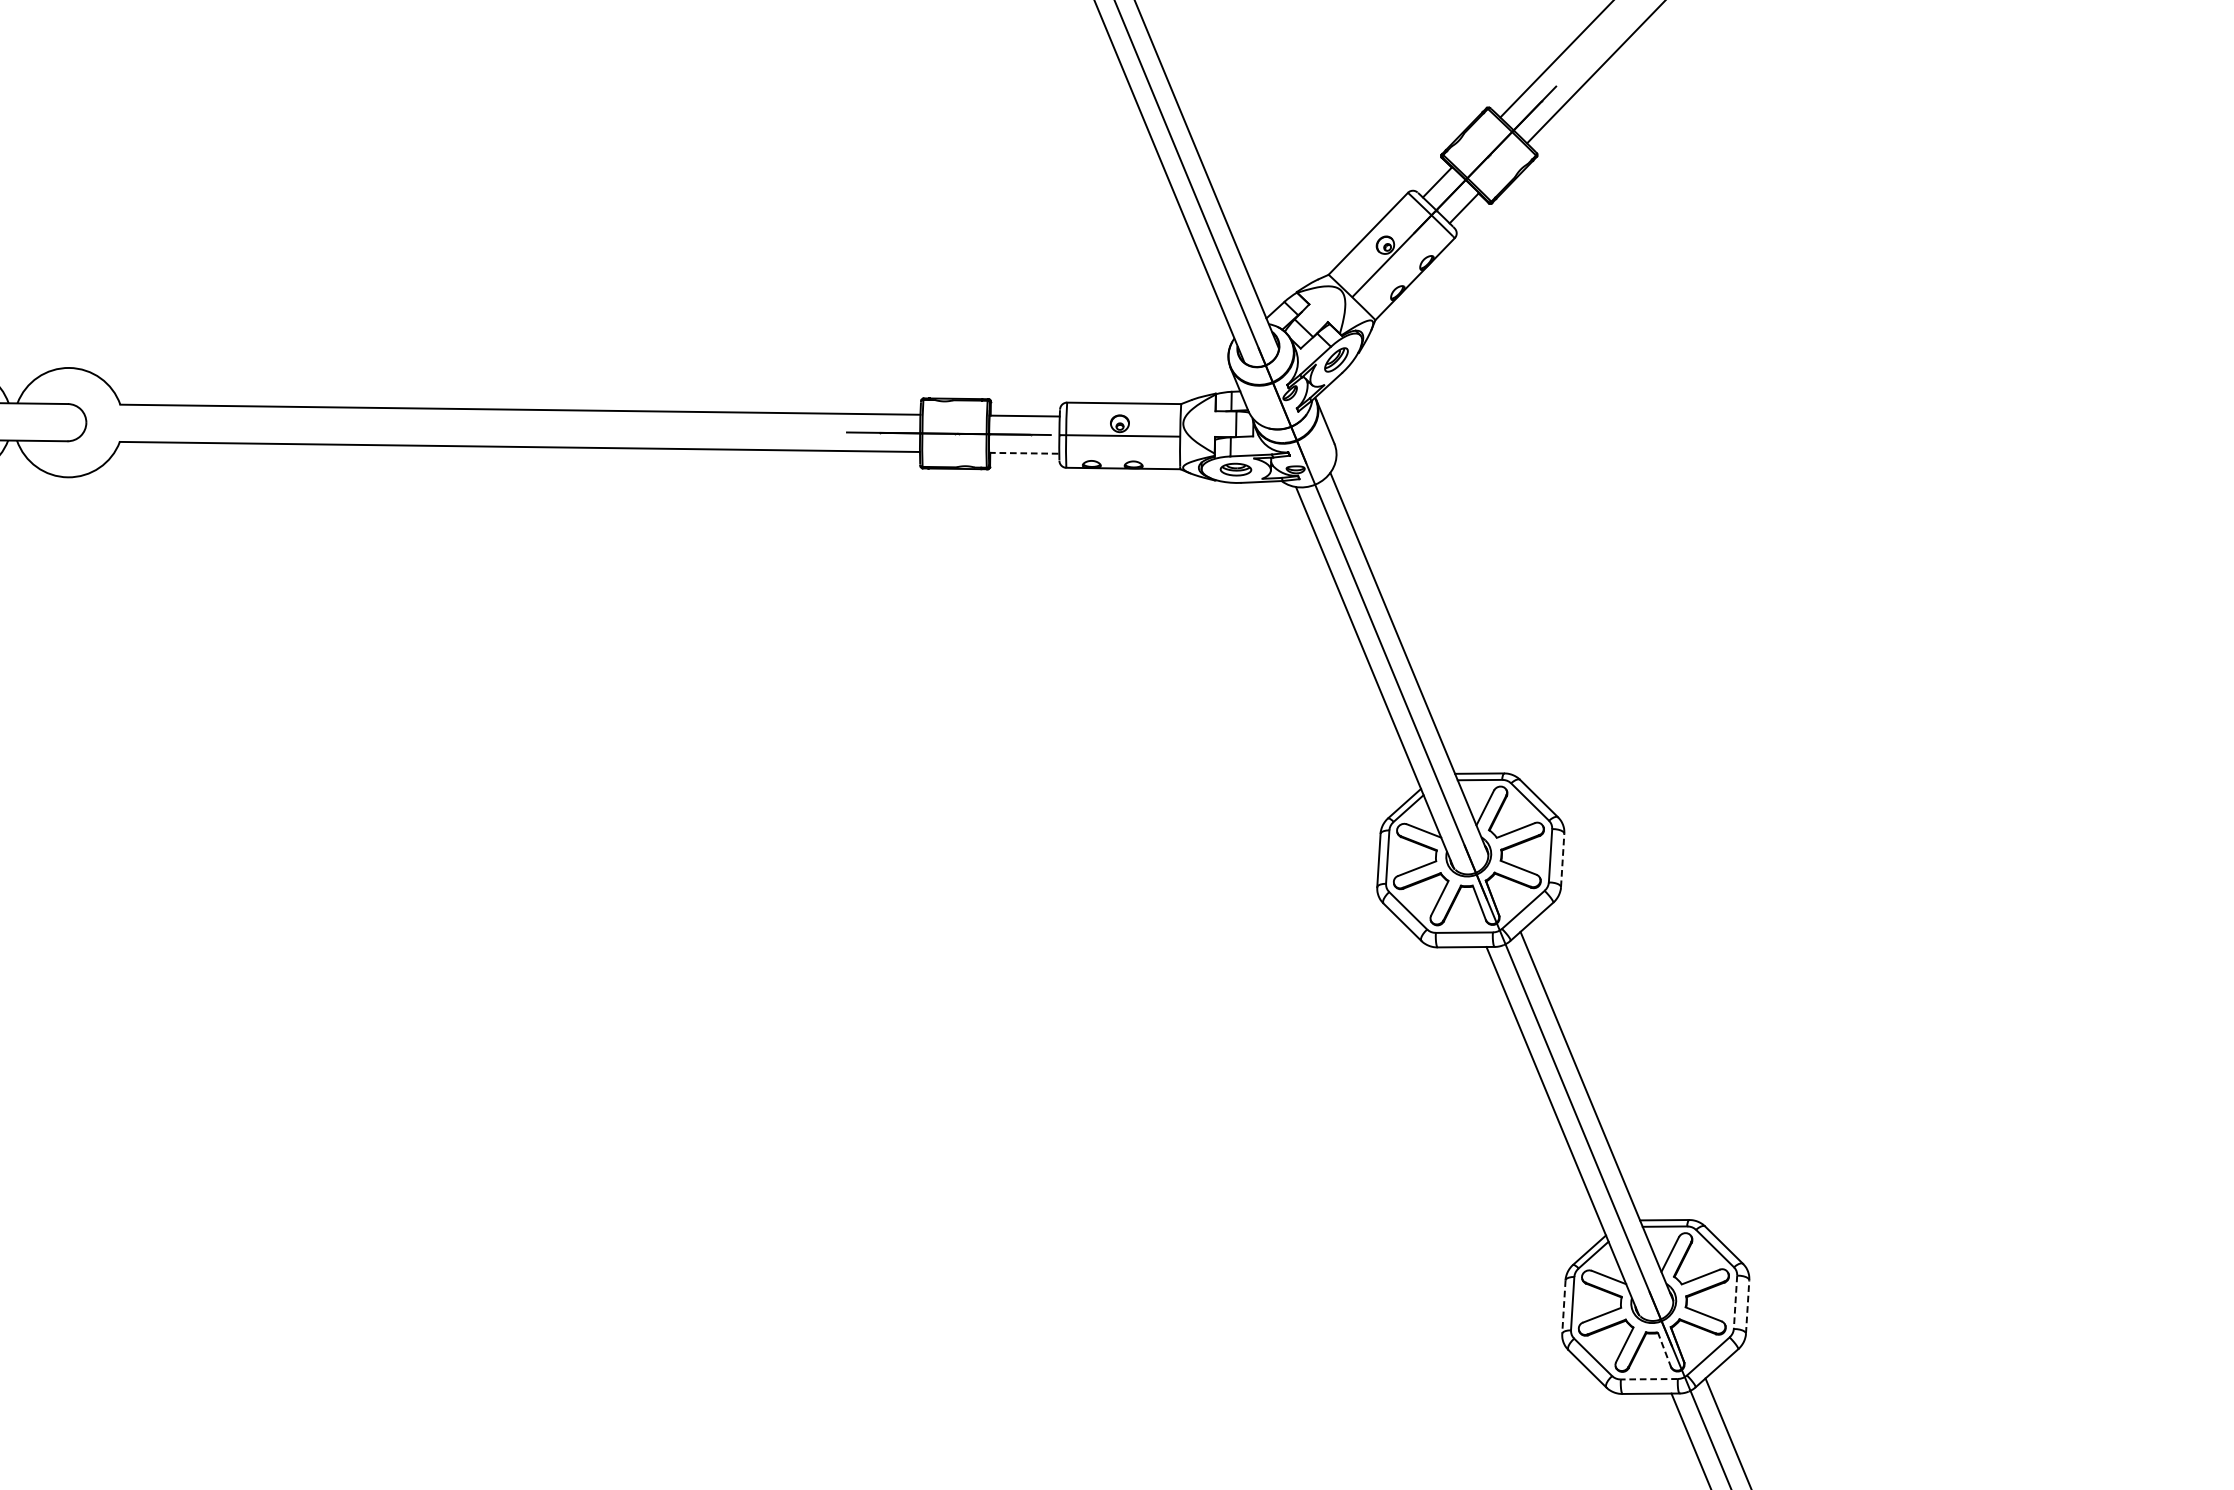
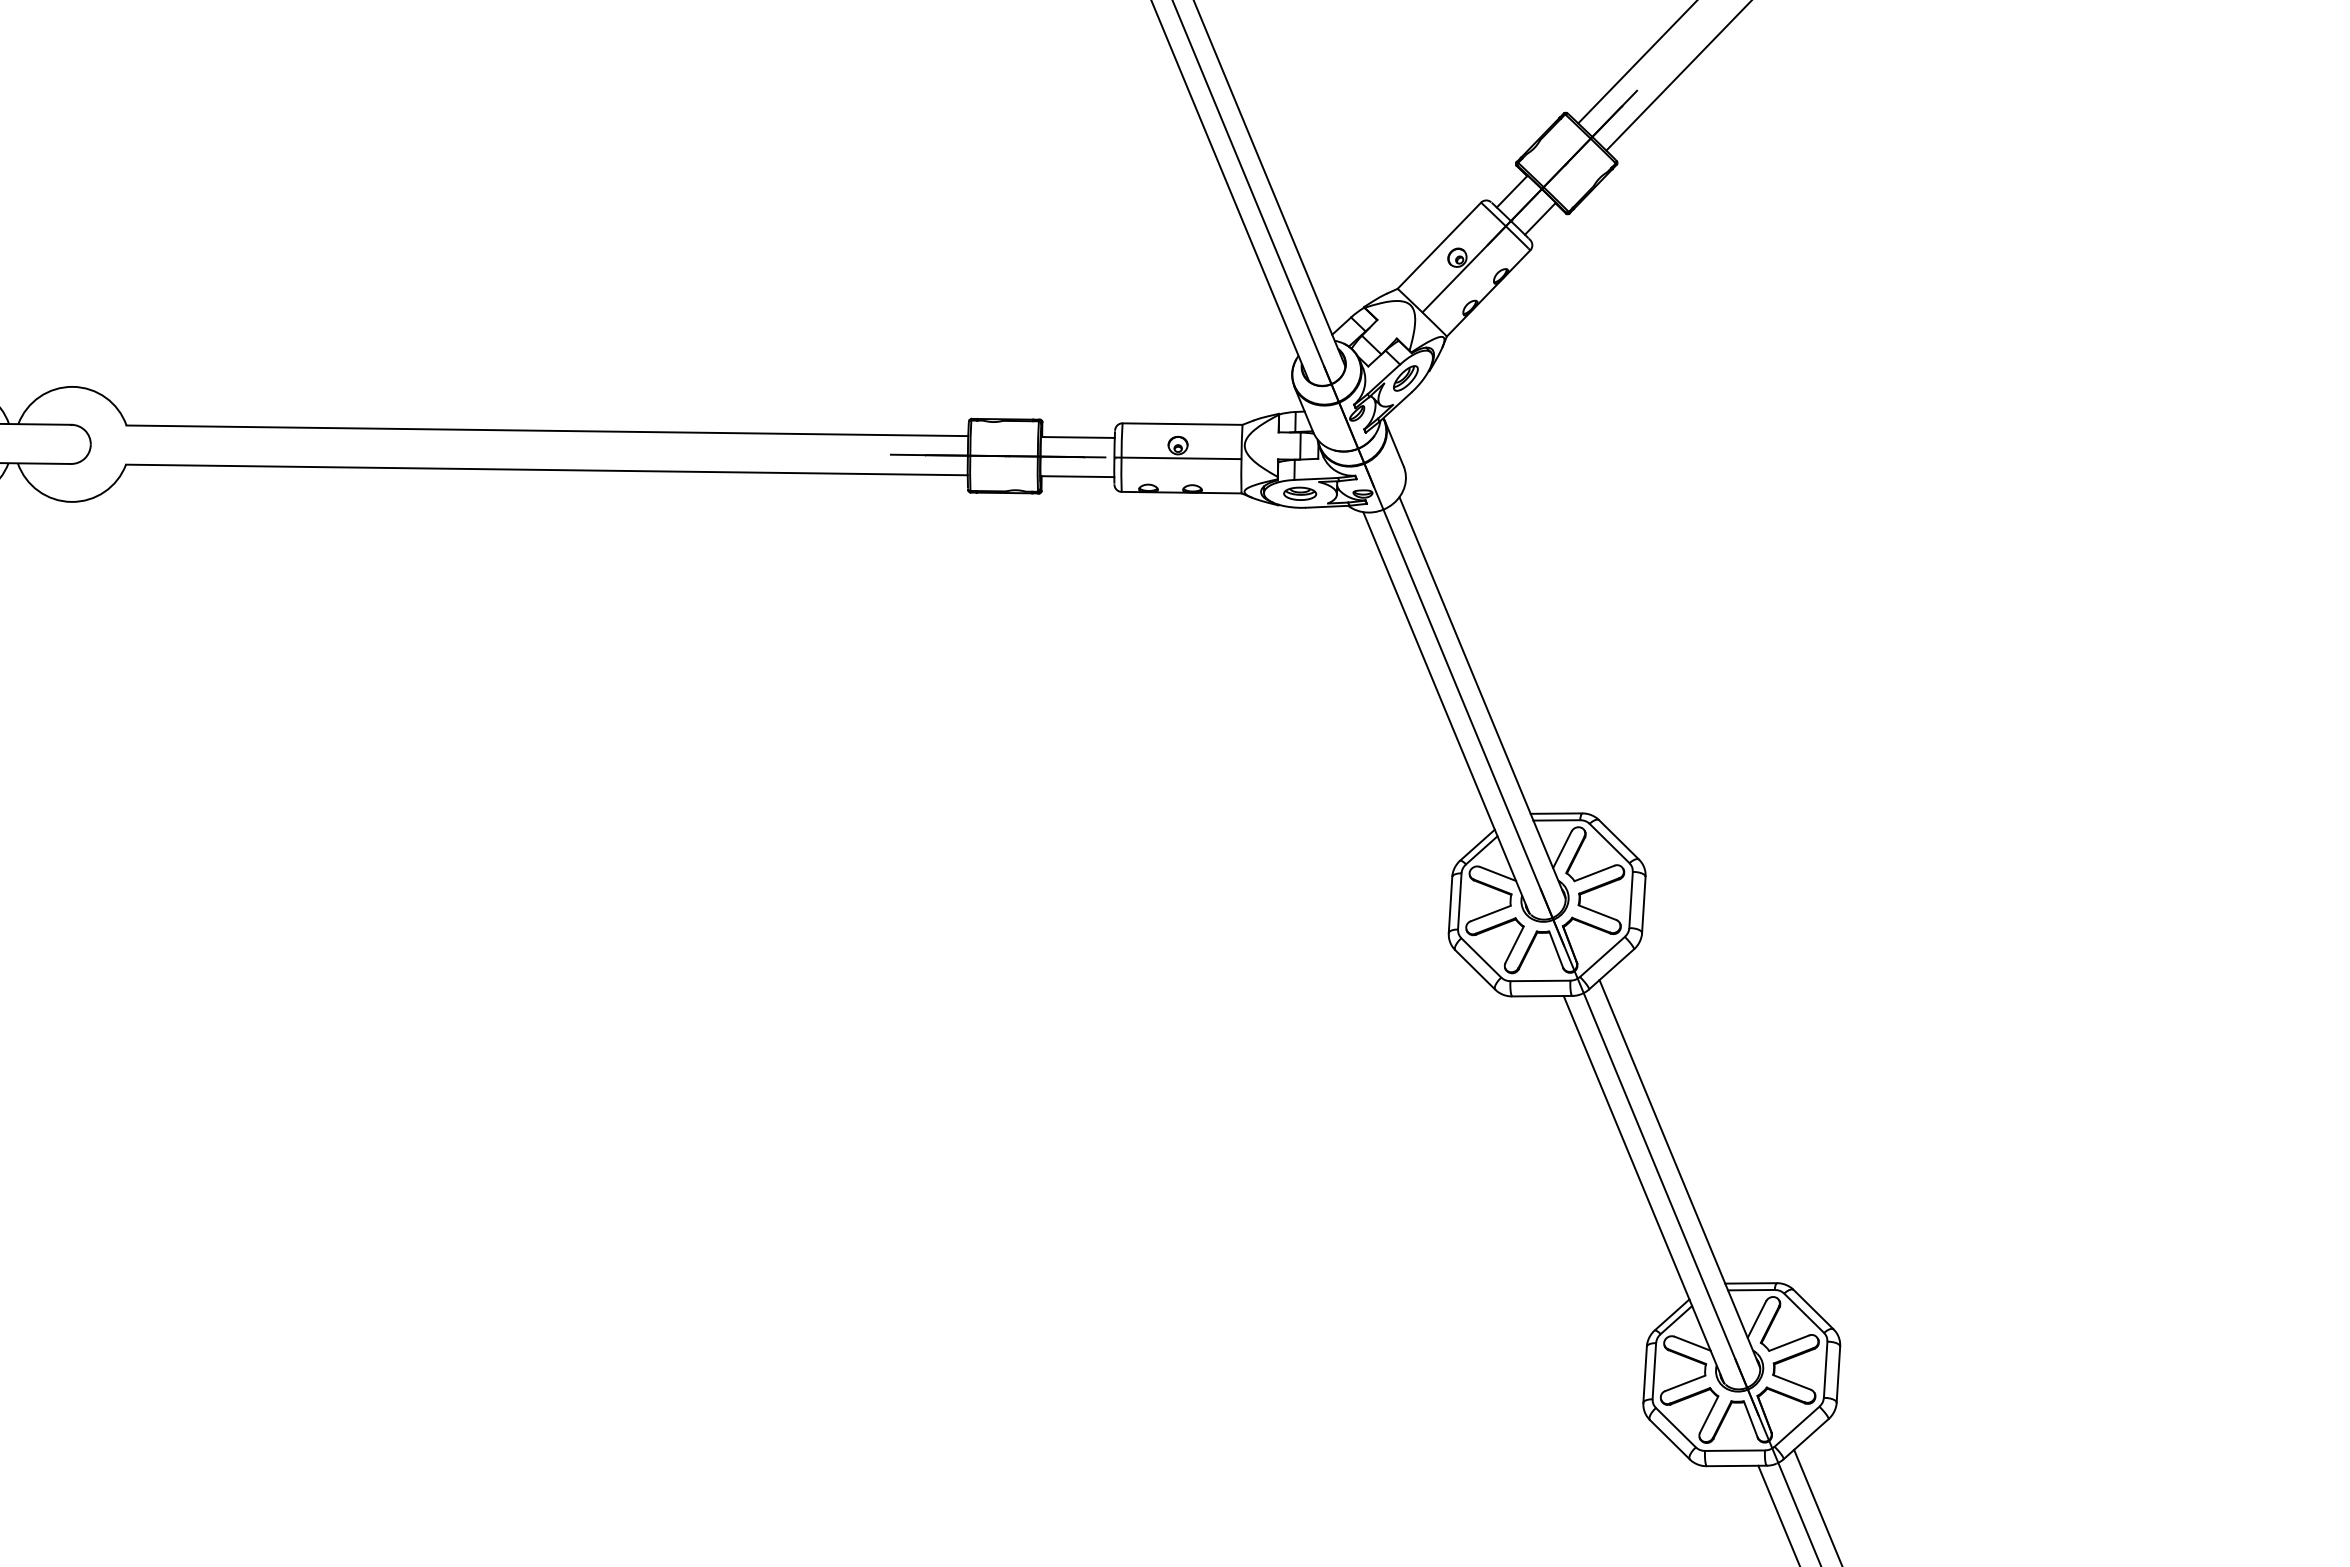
line: (1024, 453) -> (1077, 476), dashed -> solid
line: (1562, 860) -> (1643, 904), dashed -> solid
line: (1735, 1303) -> (1825, 1370), dashed -> solid
line: (1747, 1306) -> (1838, 1374), dashed -> solid
line: (1564, 1307) -> (1645, 1375), dashed -> solid
line: (1664, 1349) -> (1750, 1419), dashed -> solid
line: (1649, 1379) -> (1735, 1450), dashed -> solid

